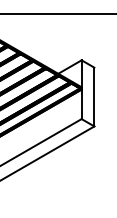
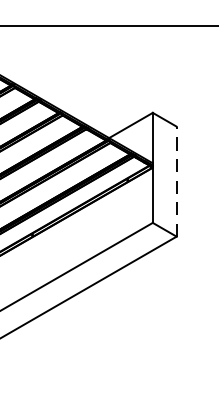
line: (94, 96) -> (176, 180), solid -> dashed

